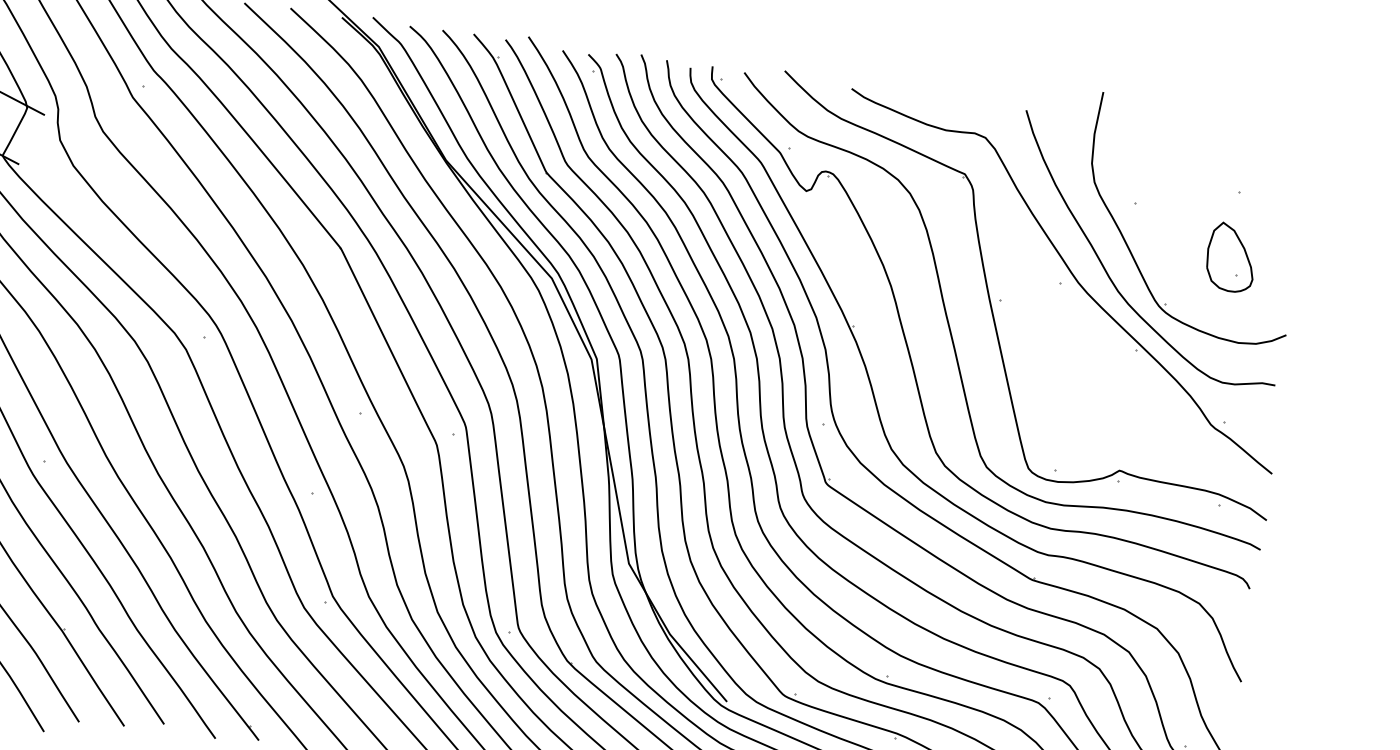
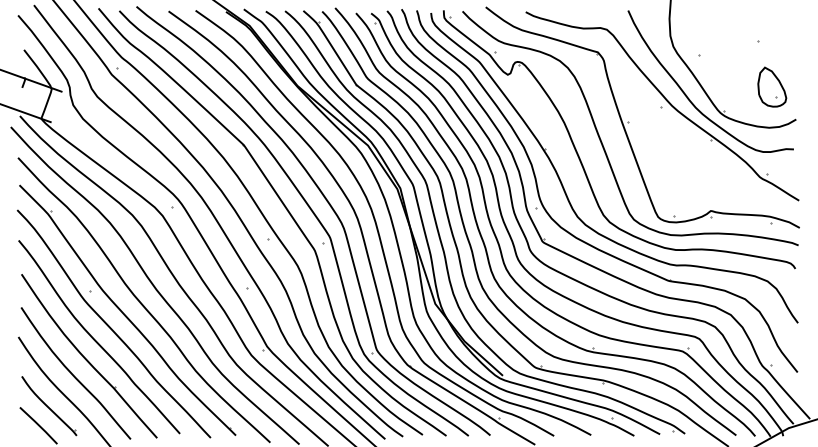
part: (1231, 256) -> (772, 86), moved

